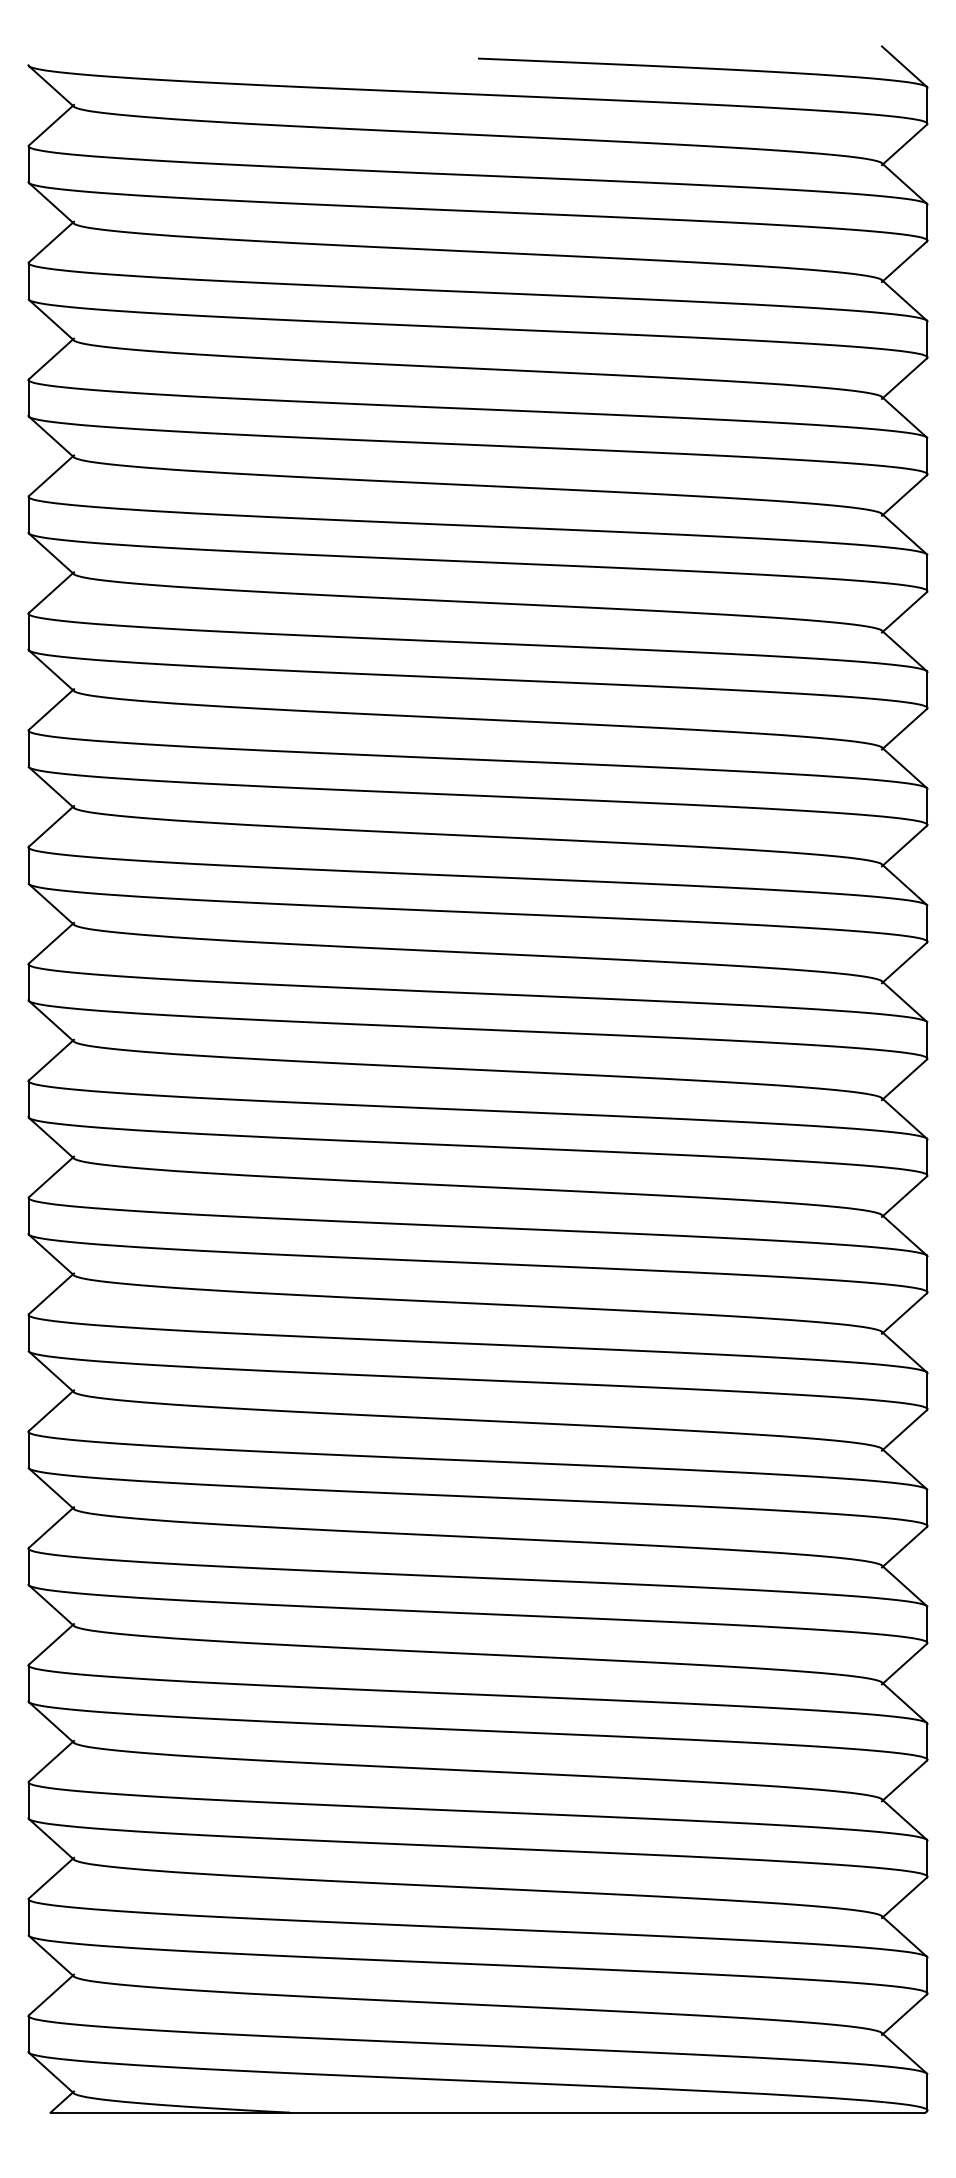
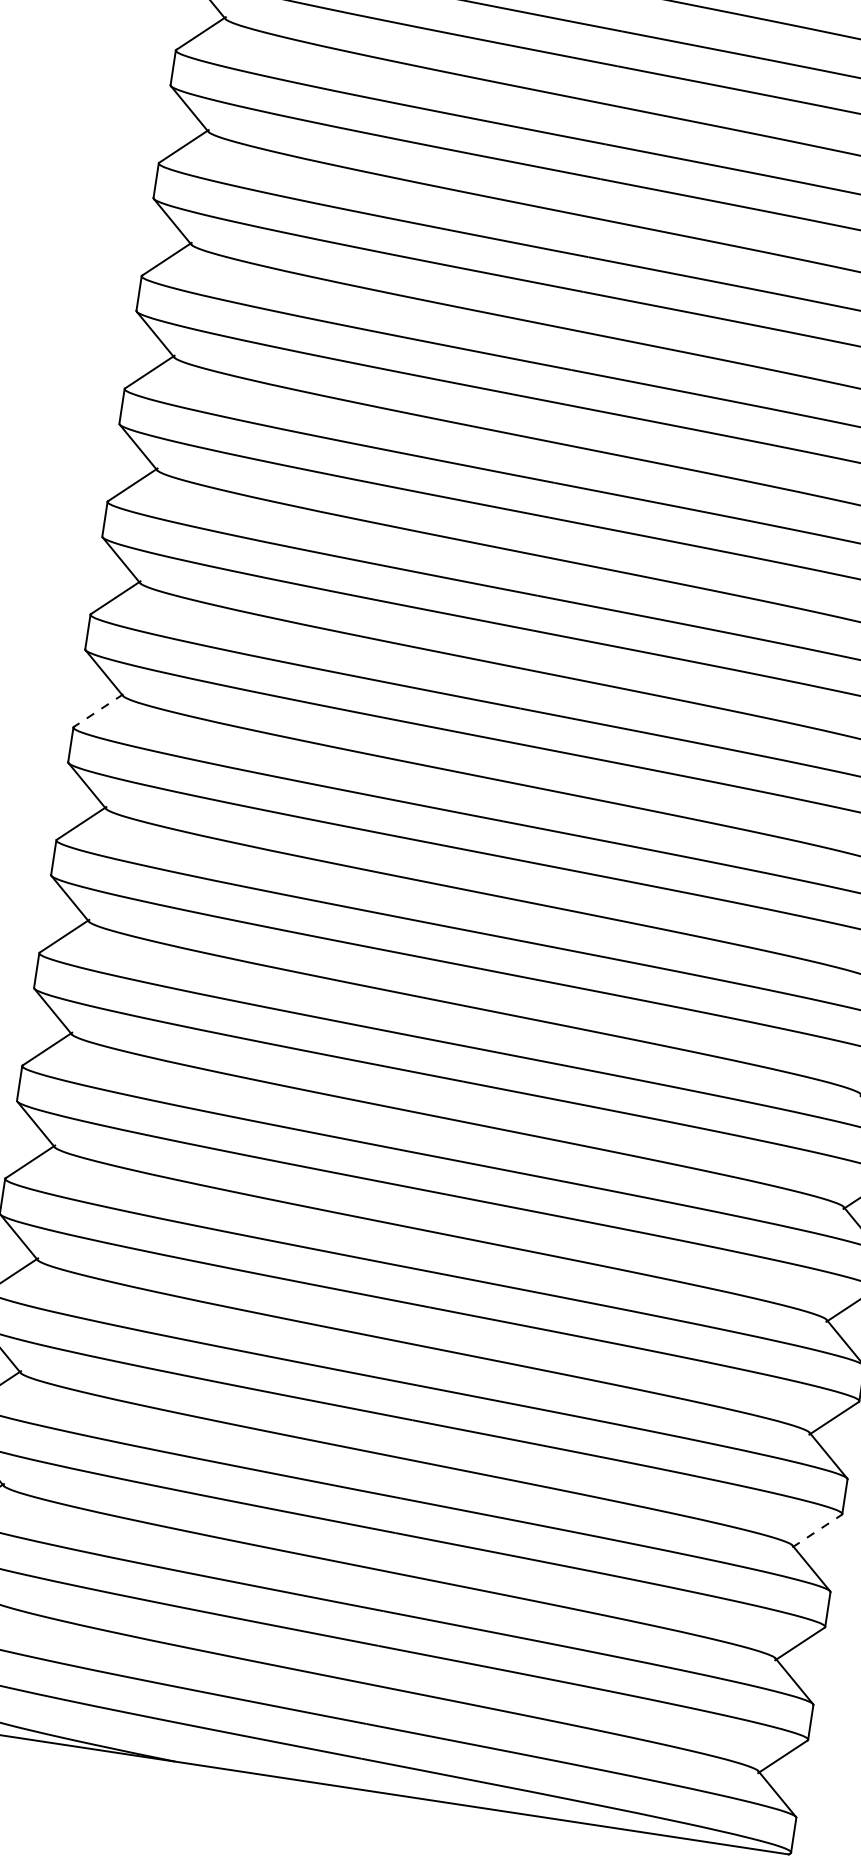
line: (51, 1060) -> (98, 710), solid -> dashed
line: (904, 1780) -> (817, 1530), solid -> dashed

